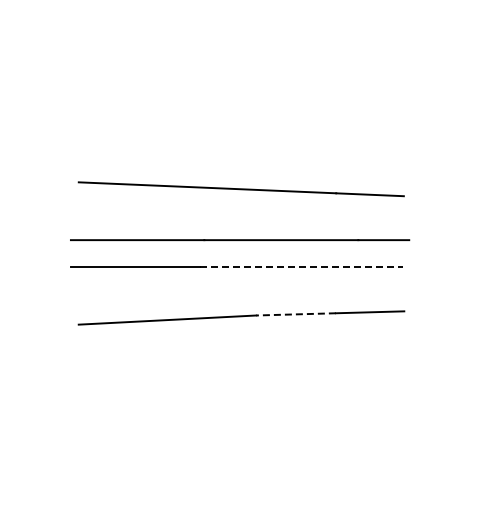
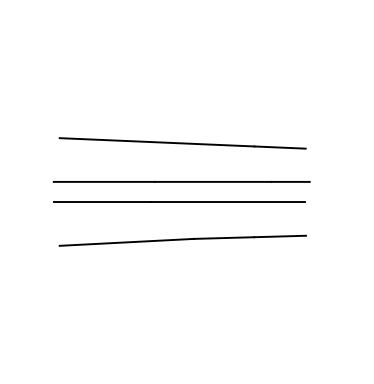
line: (301, 266) -> (228, 201), dashed -> solid
line: (296, 314) -> (224, 238), dashed -> solid

